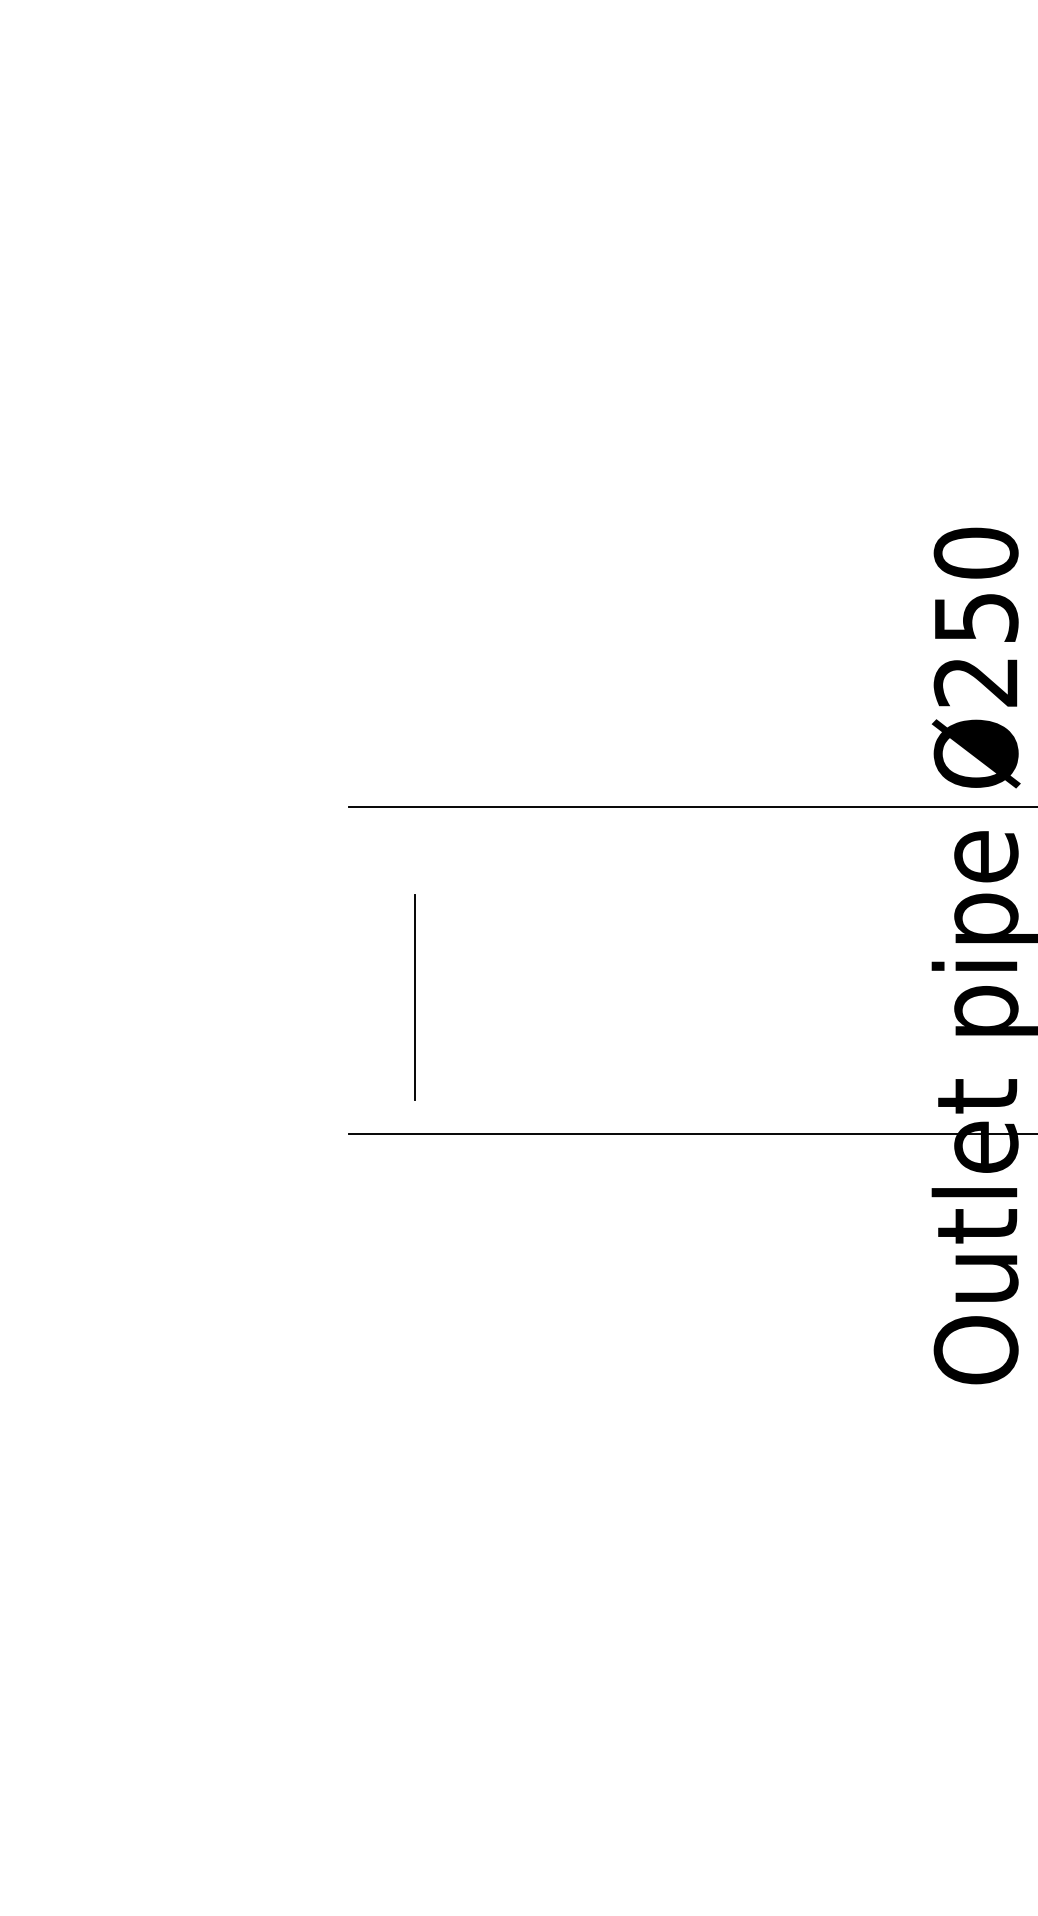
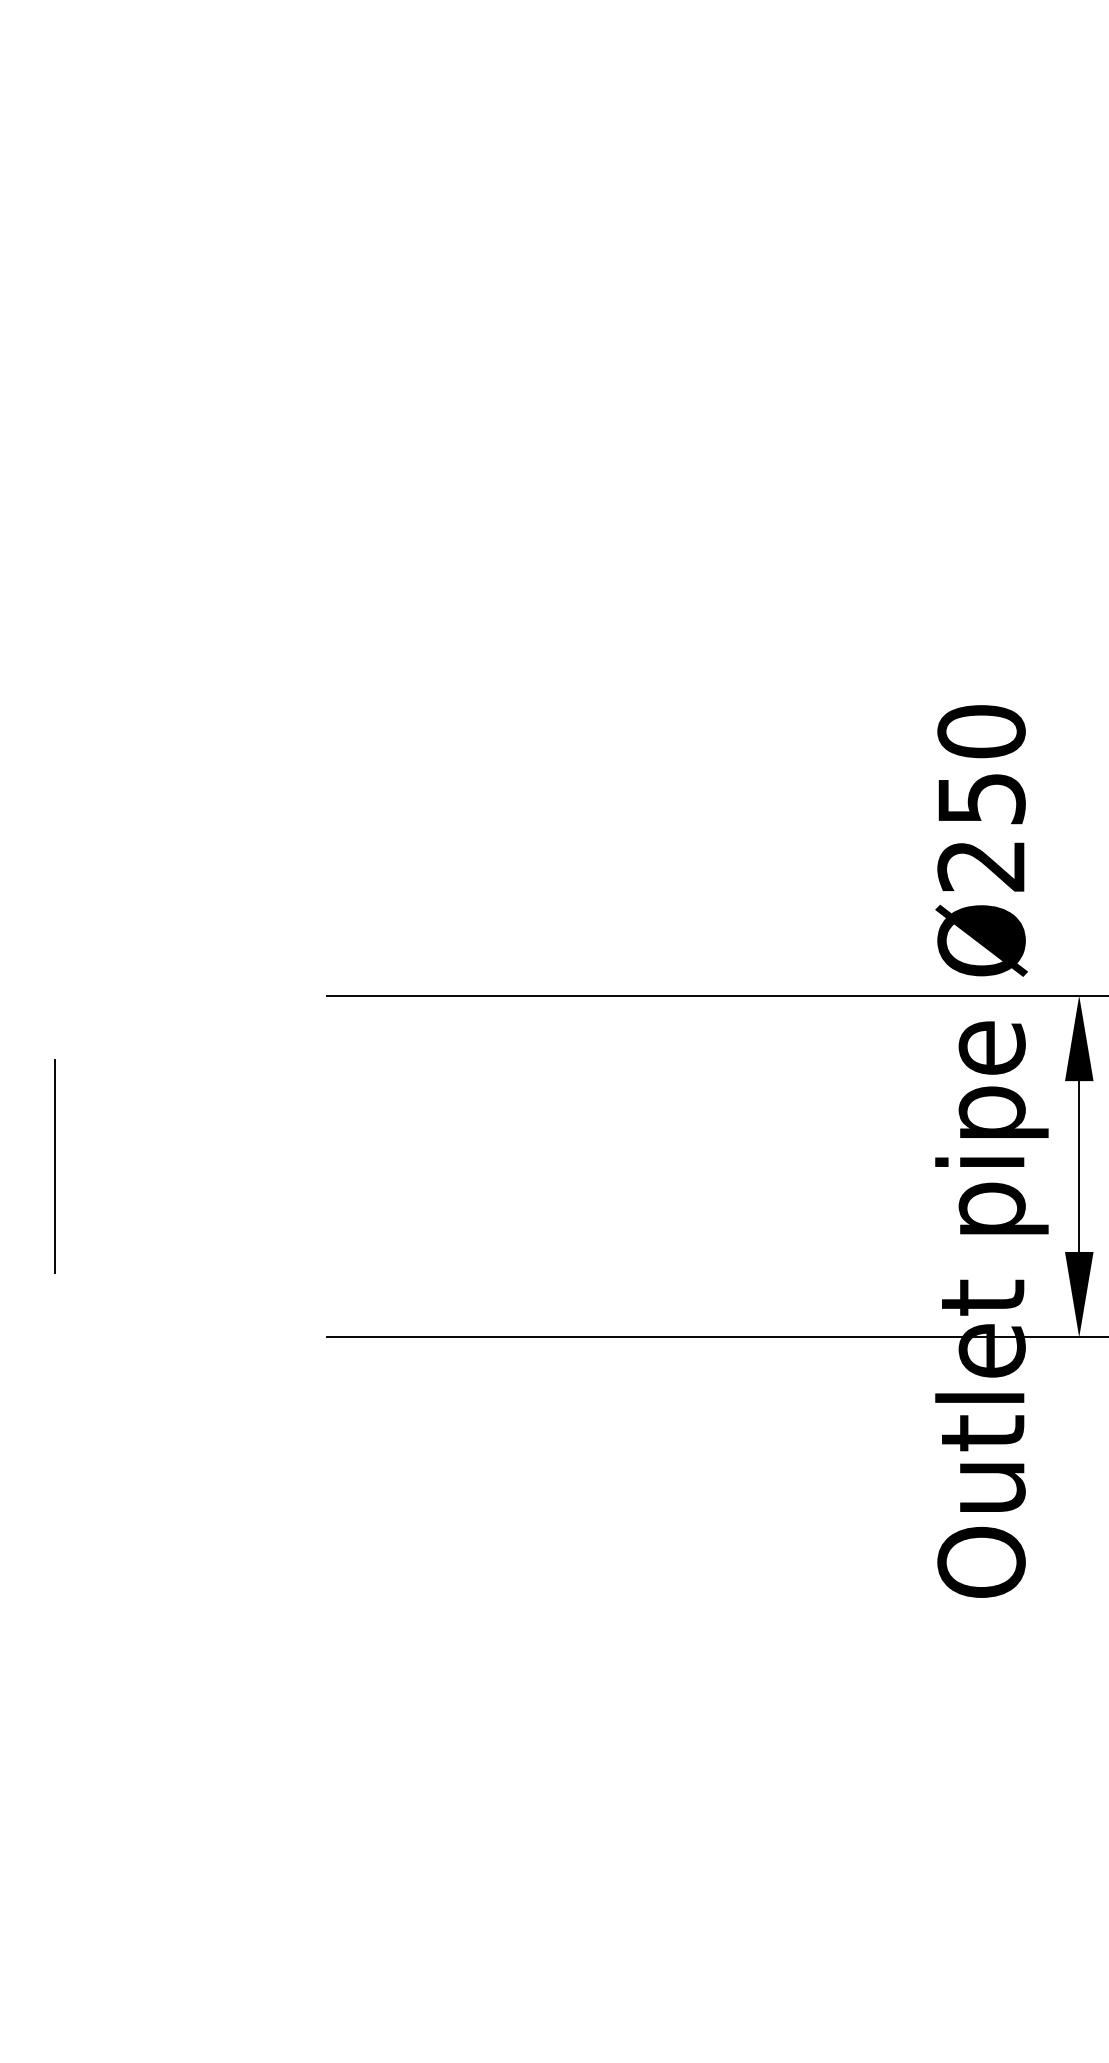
line: (413, 997) -> (54, 1166), moved

